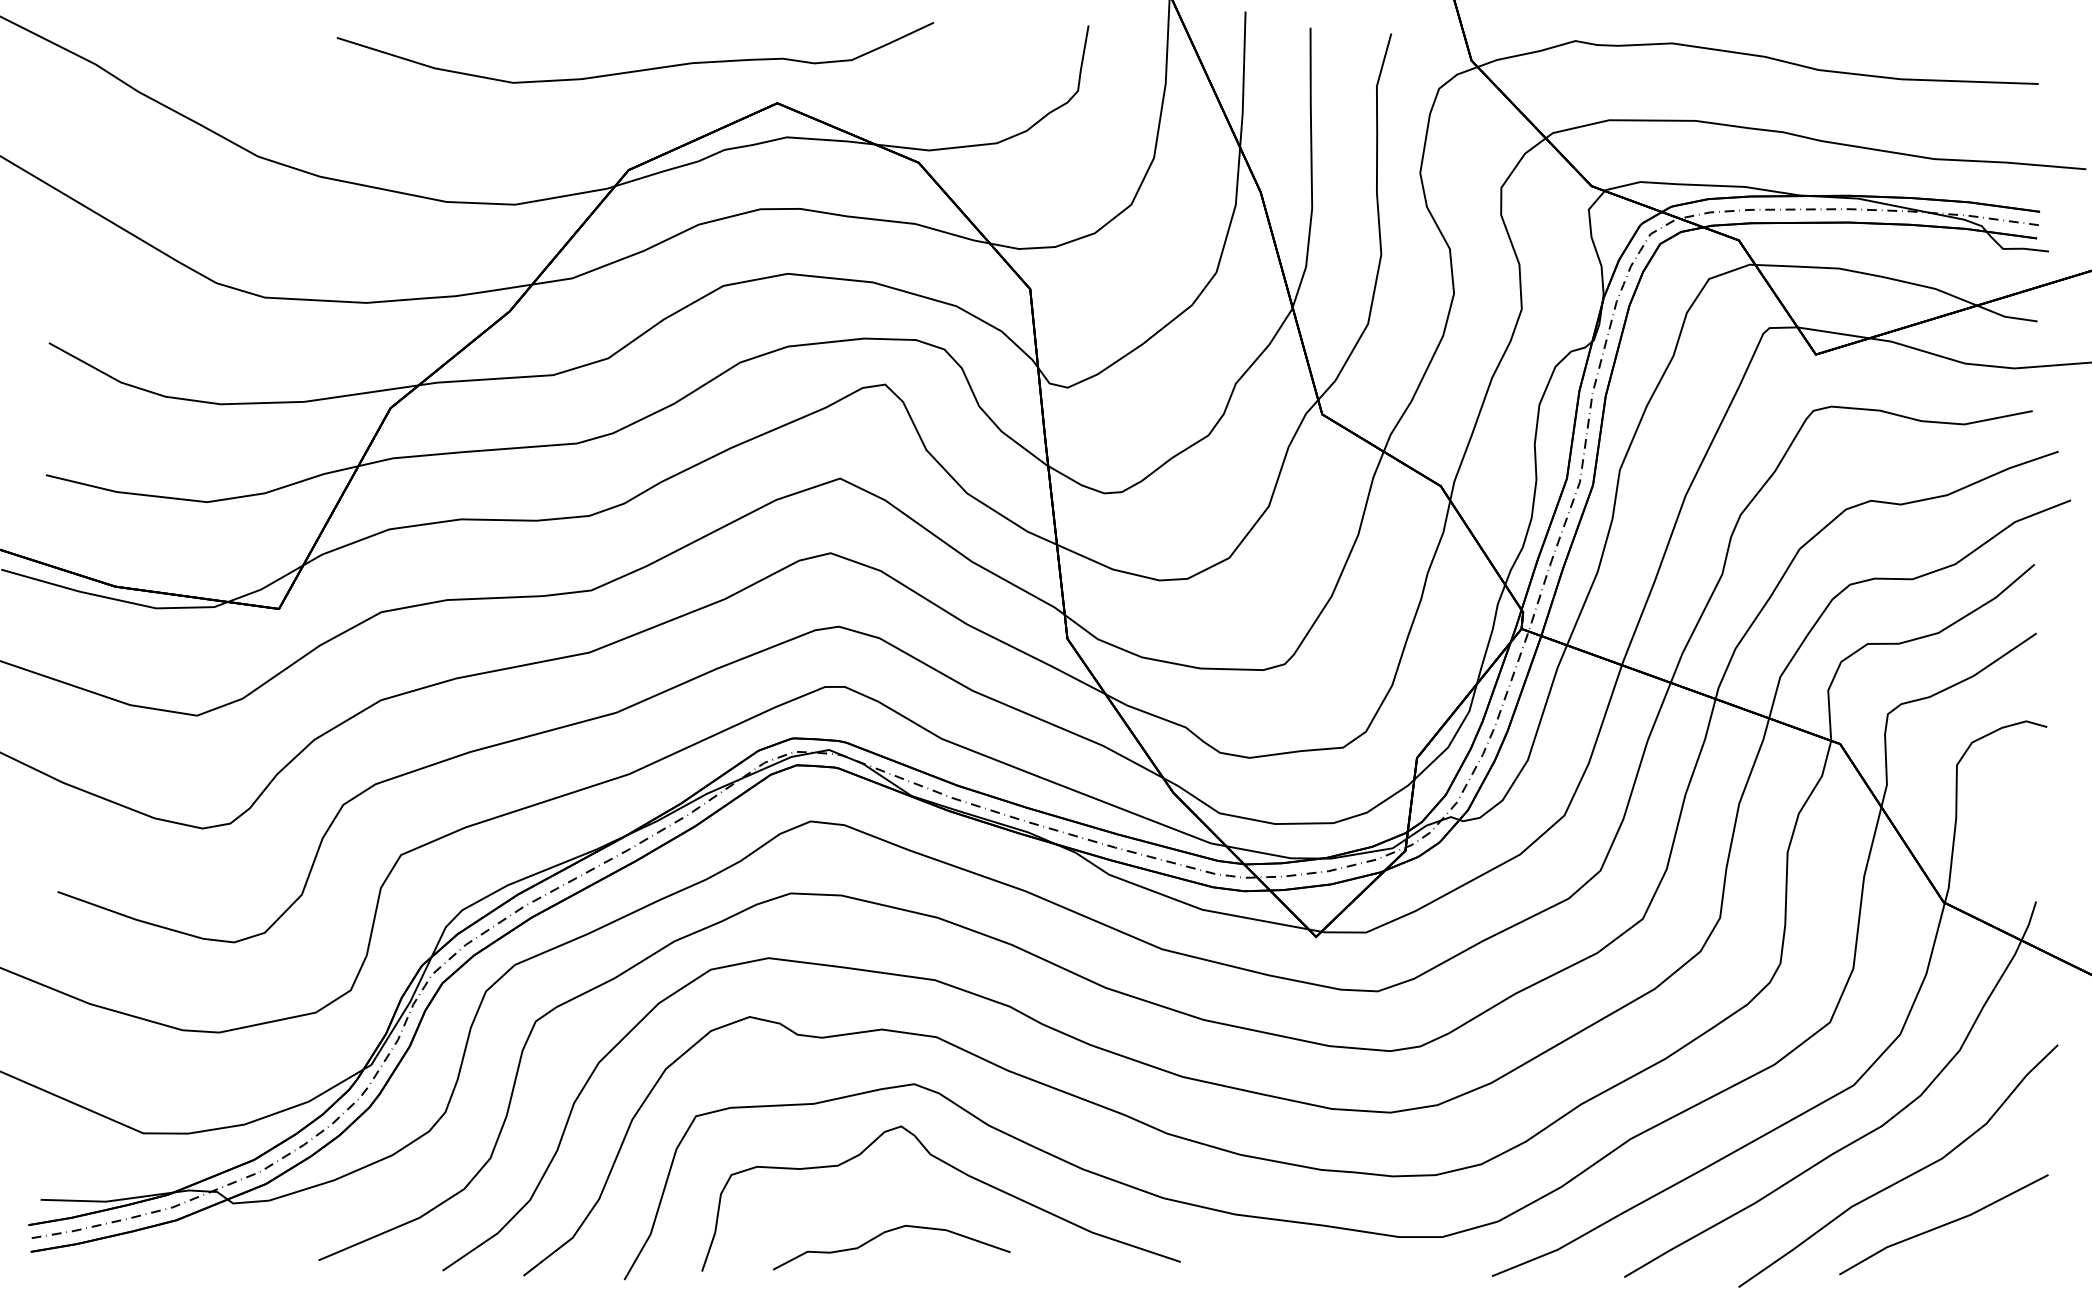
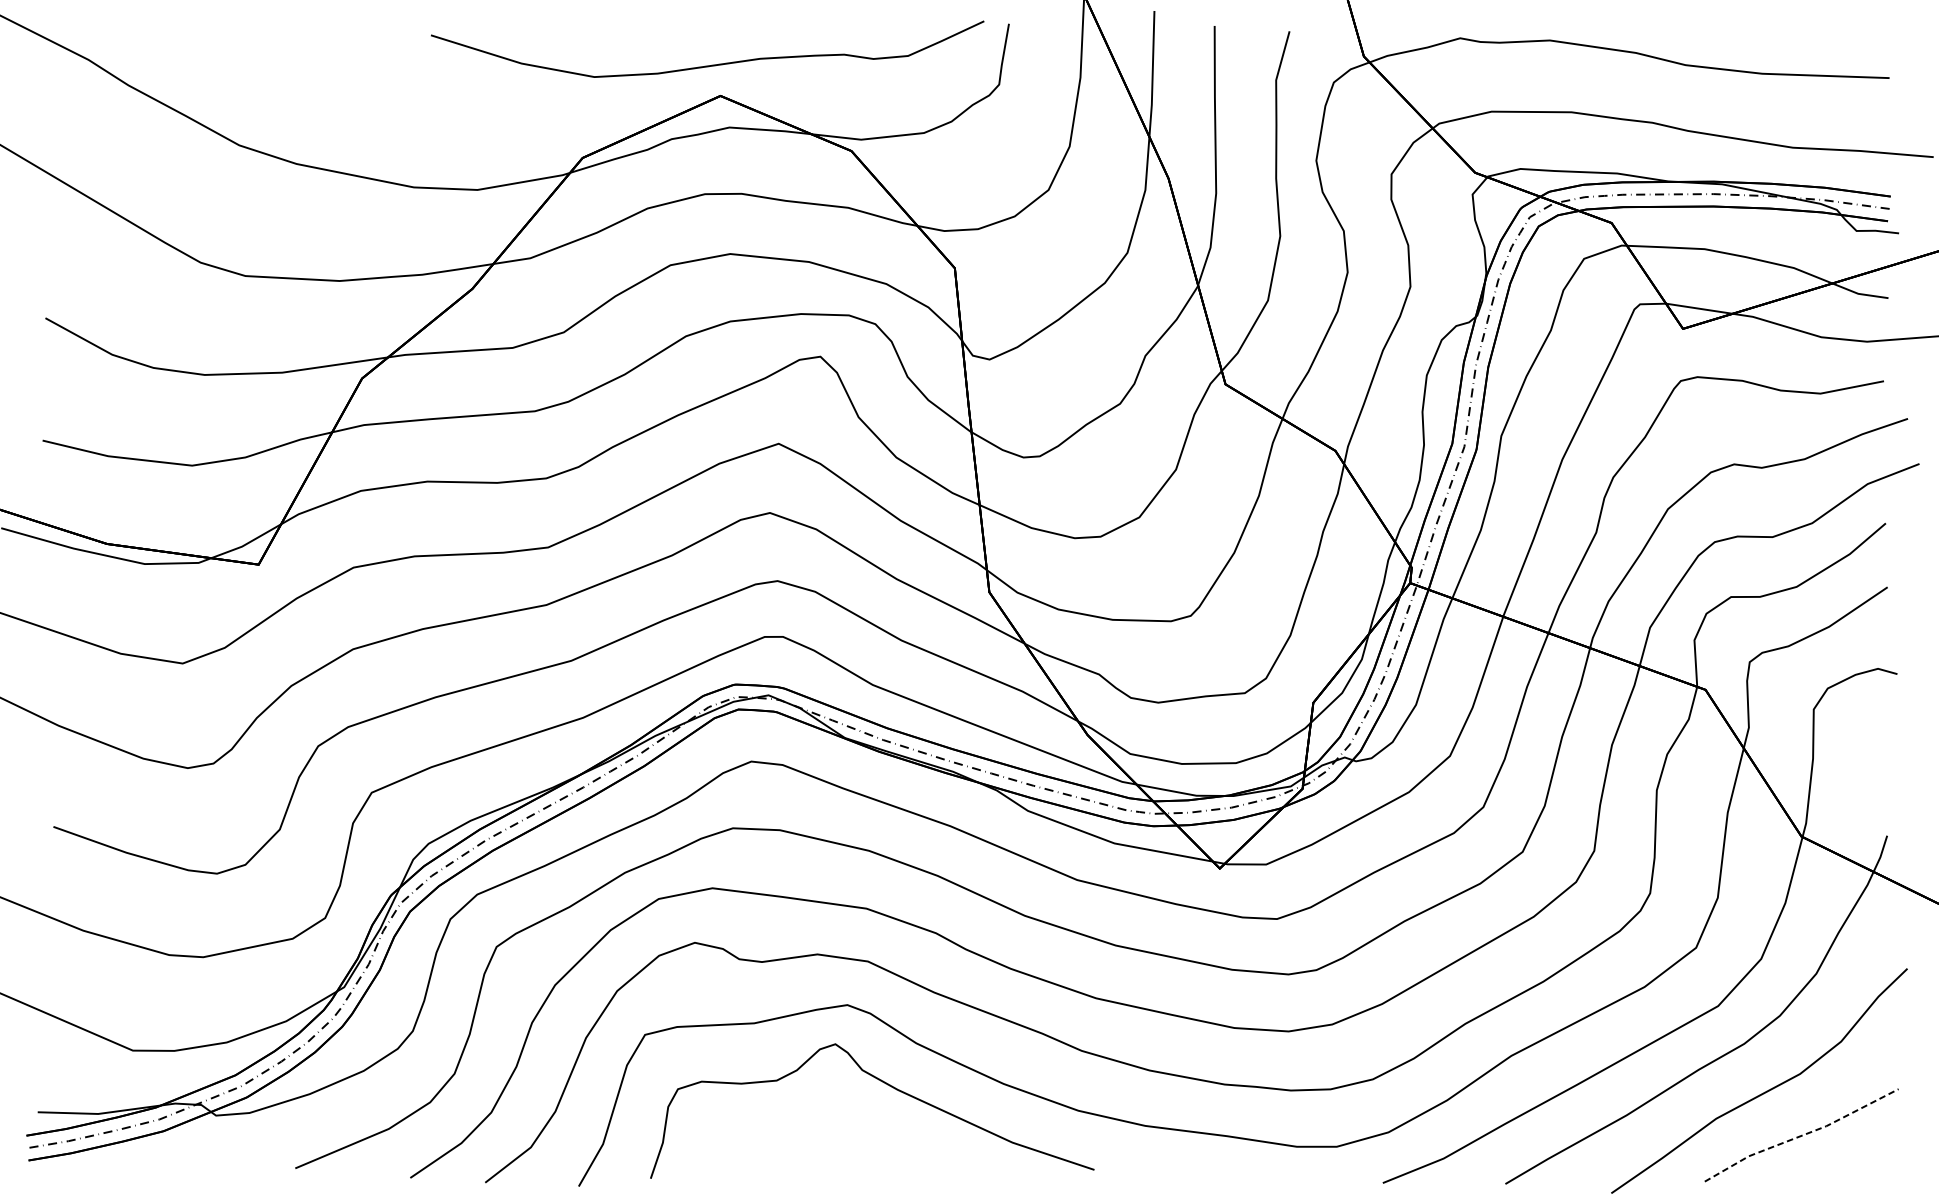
curve: (639, 69) -> (711, 64), moved
line: (1944, 1225) -> (1802, 1136), solid -> dashed
curve: (887, 1232) -> (822, 1142), removed

